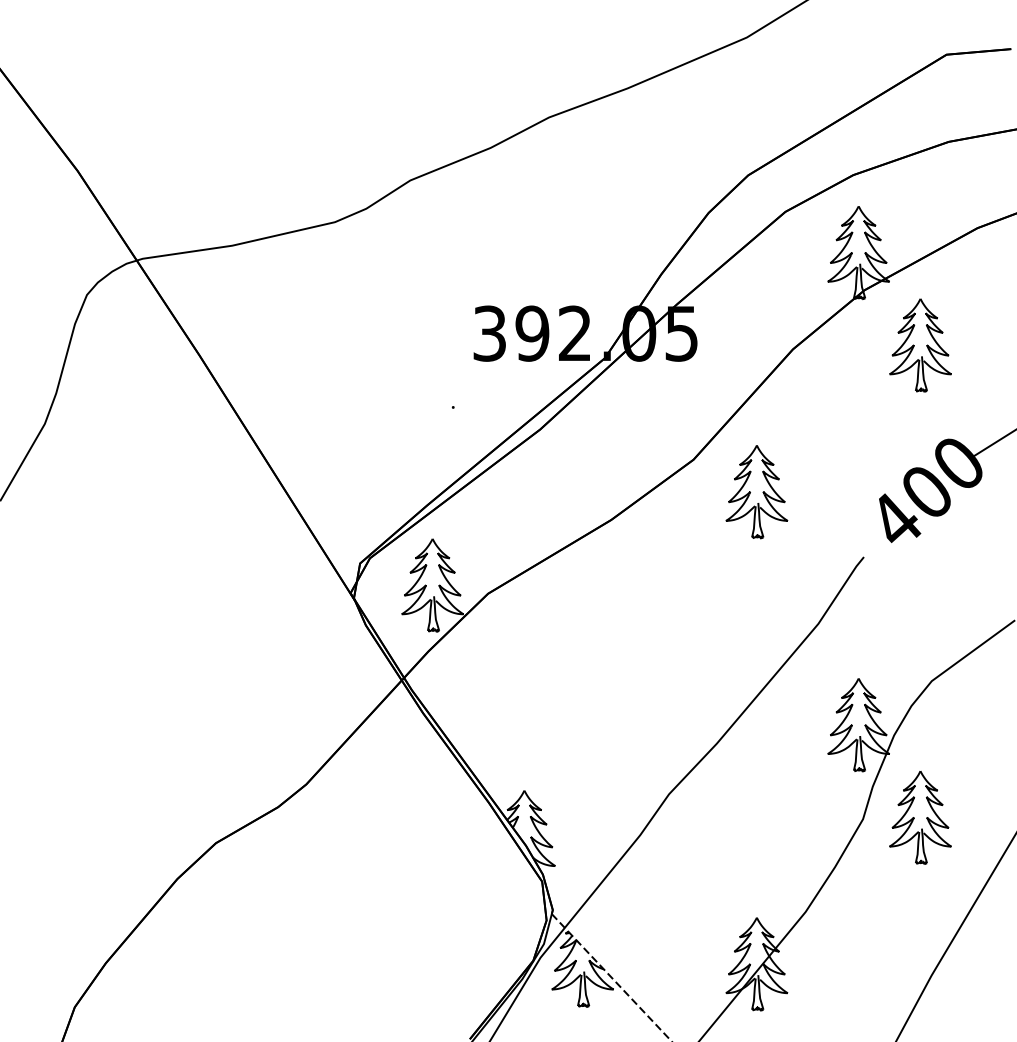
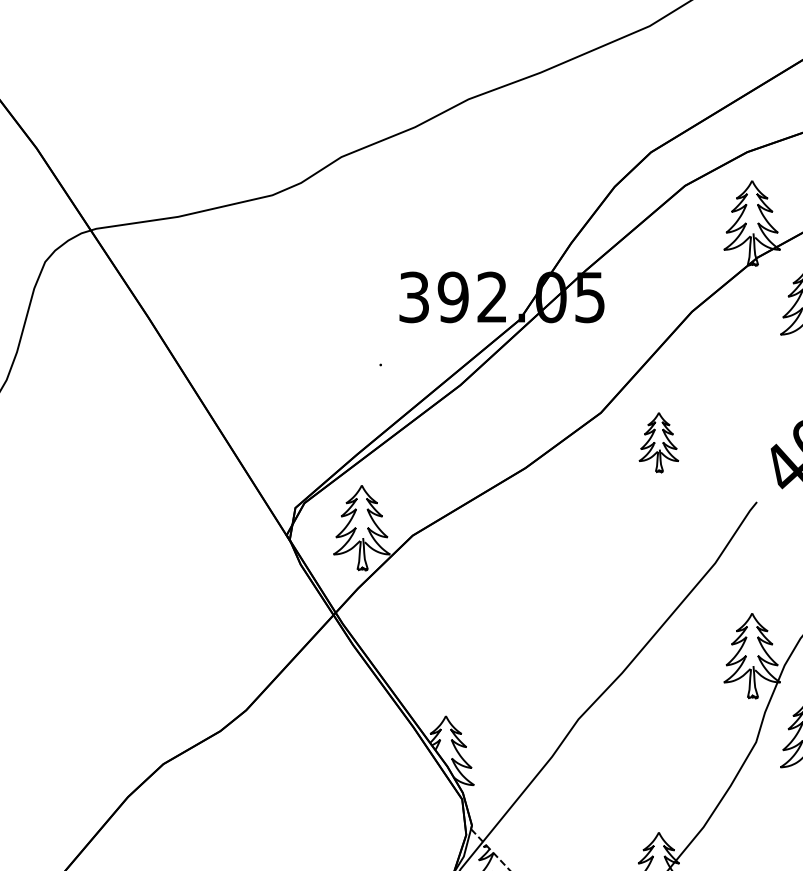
part: (756, 492) -> (658, 442), size x0.7

